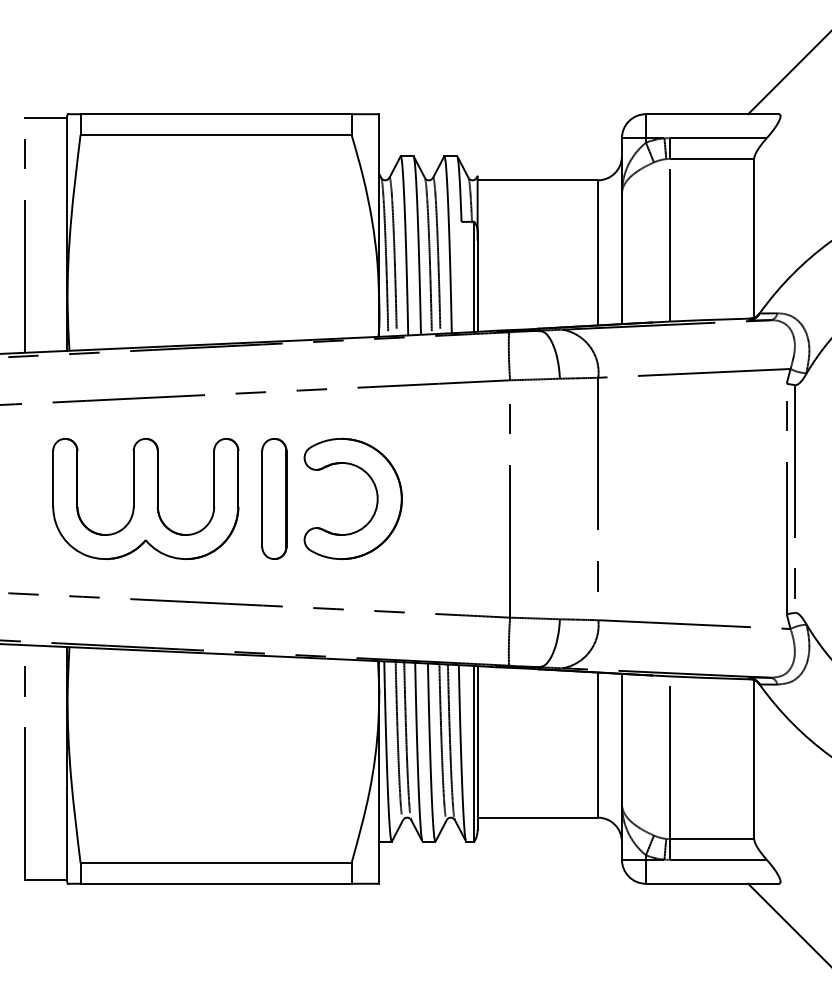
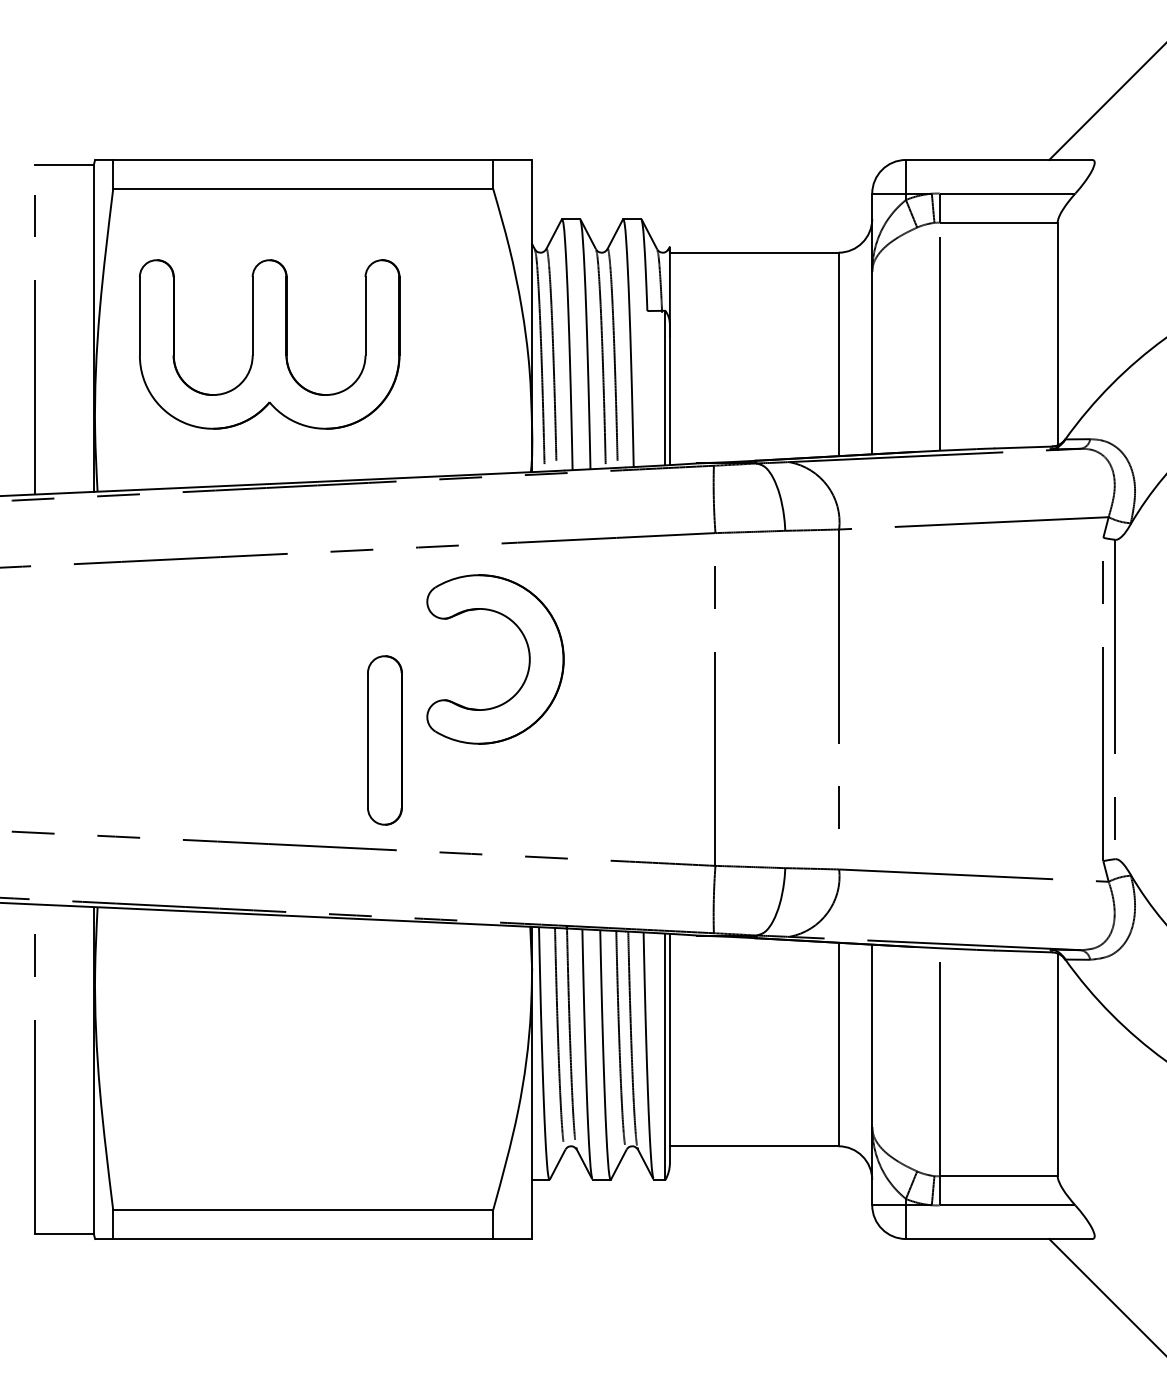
part: (145, 499) -> (269, 344), moved
part: (274, 499) -> (384, 740), moved
part: (376, 499) -> (528, 659), moved

